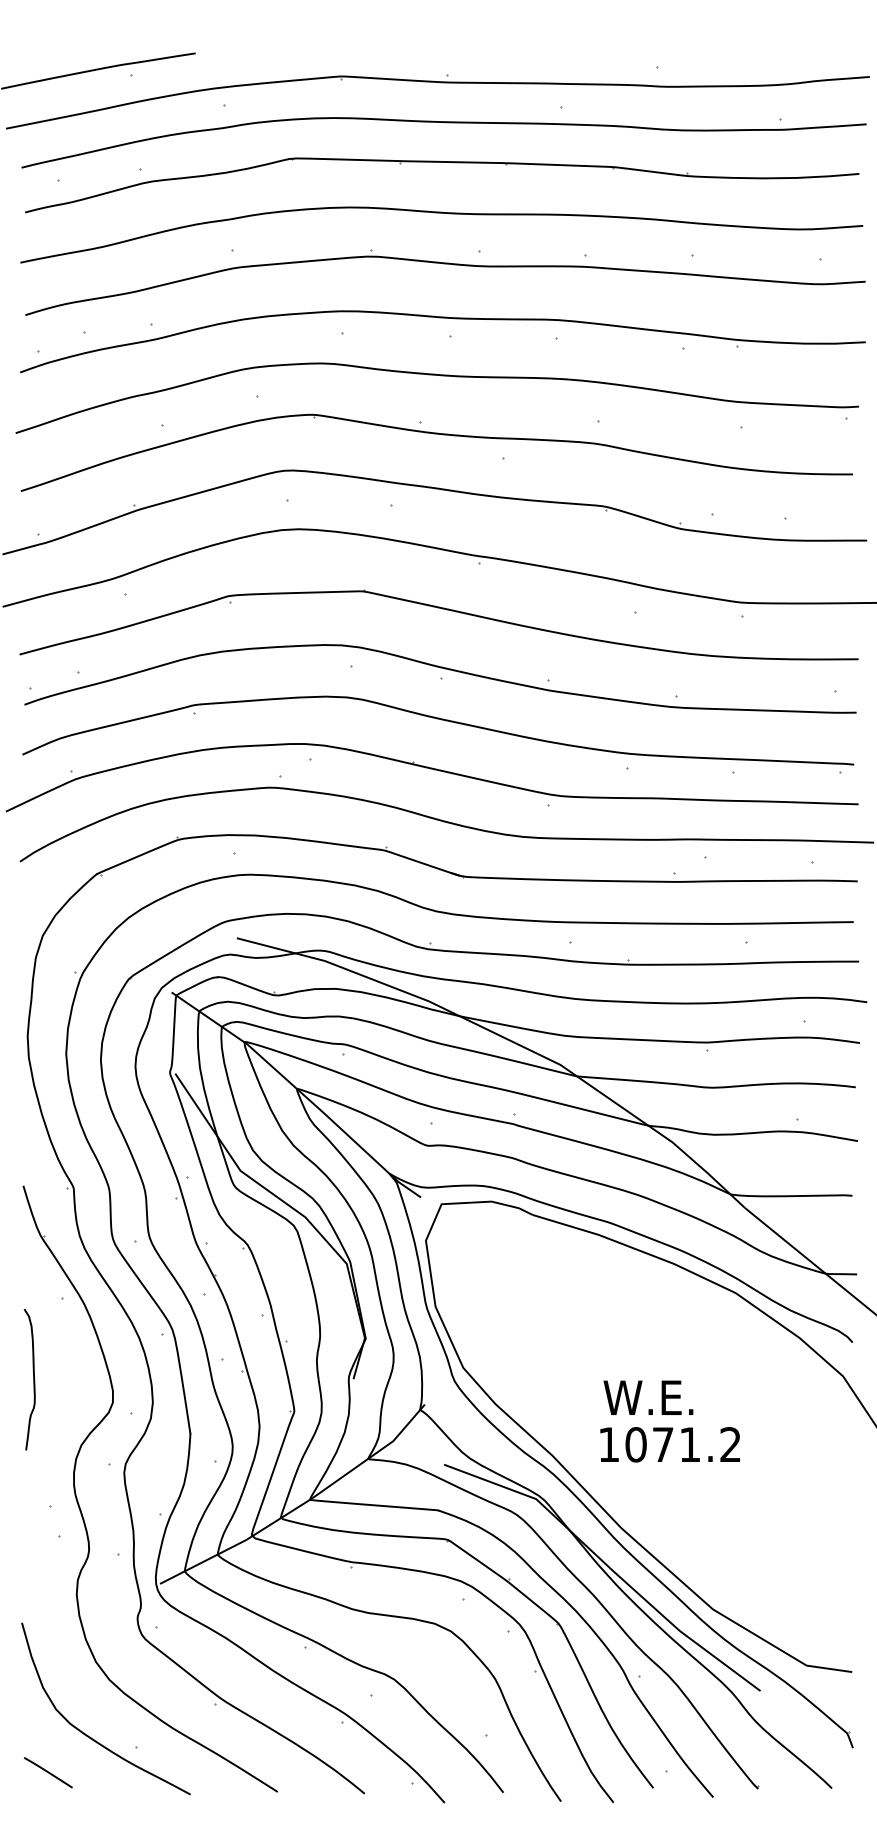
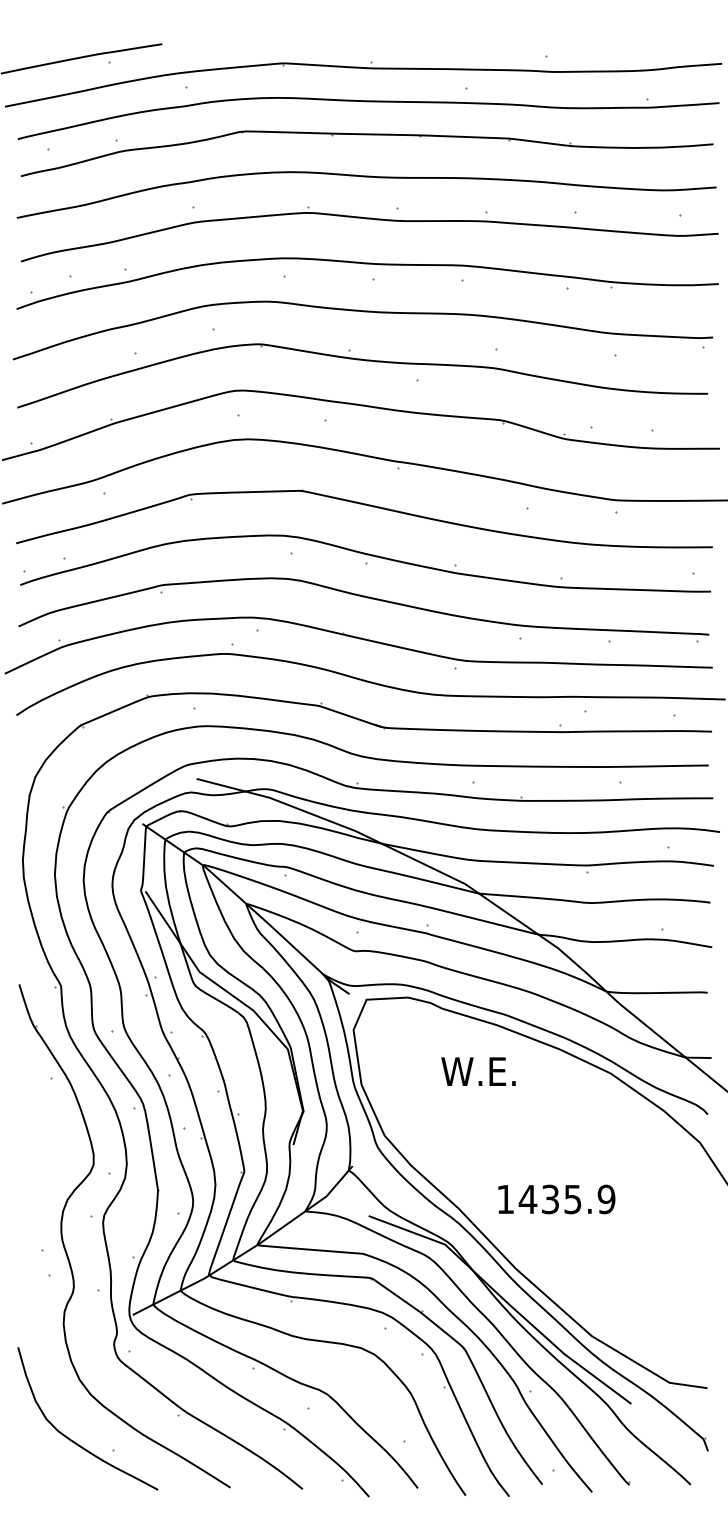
curve: (33, 1379) -> (27, 1145), removed
text: (648, 1397) -> (478, 1071), moved
text: (682, 1444) -> (566, 1199), 1071.2 -> 1435.9
line: (47, 1772) -> (39, 1471), removed

